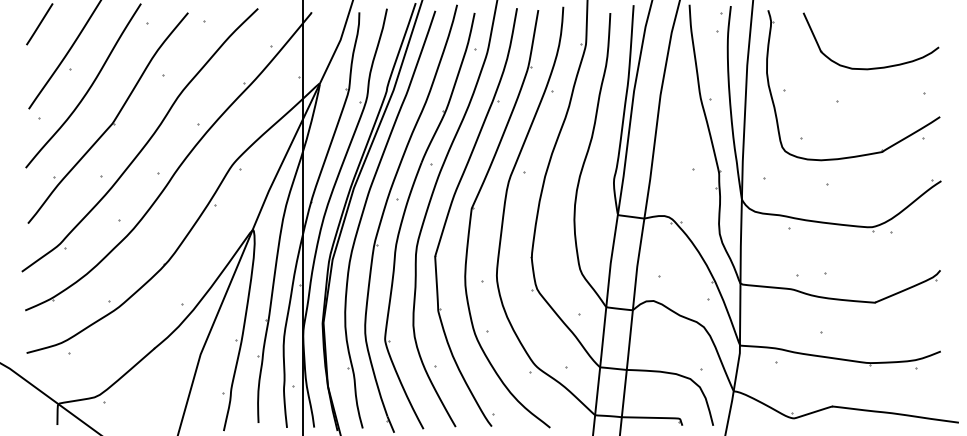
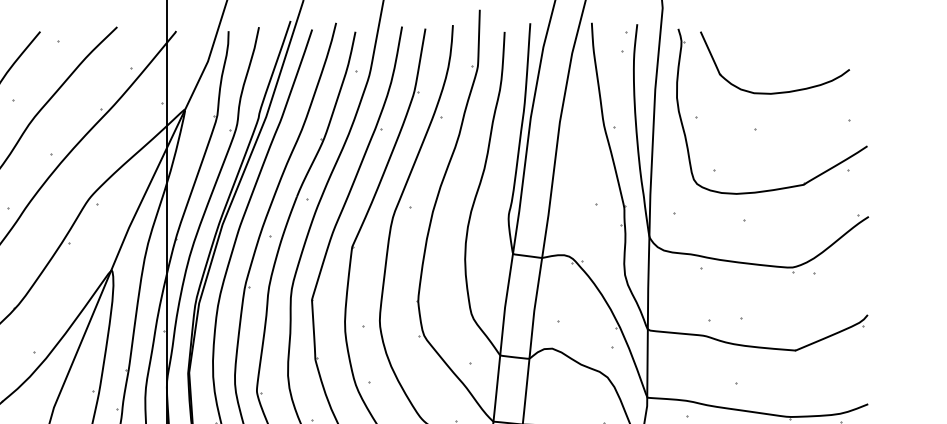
part: (872, 67) -> (776, 91), moved

